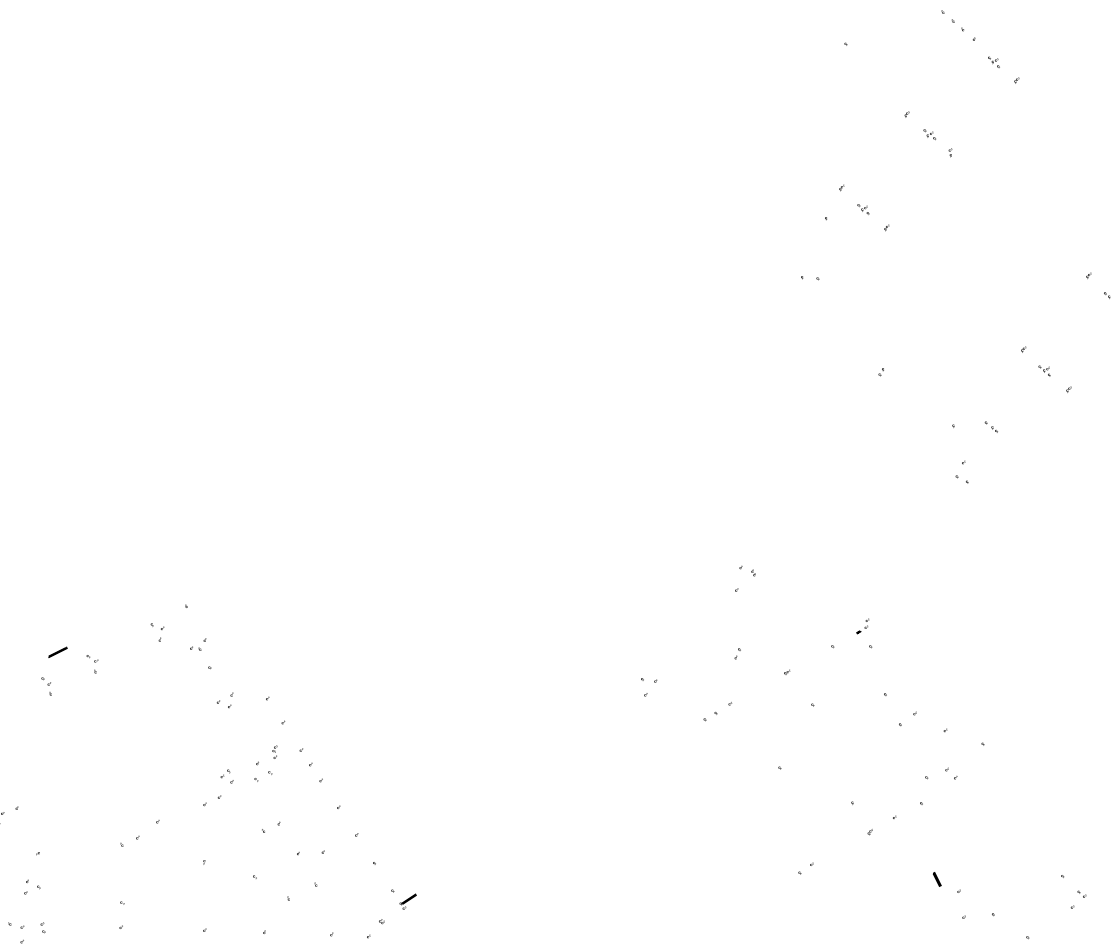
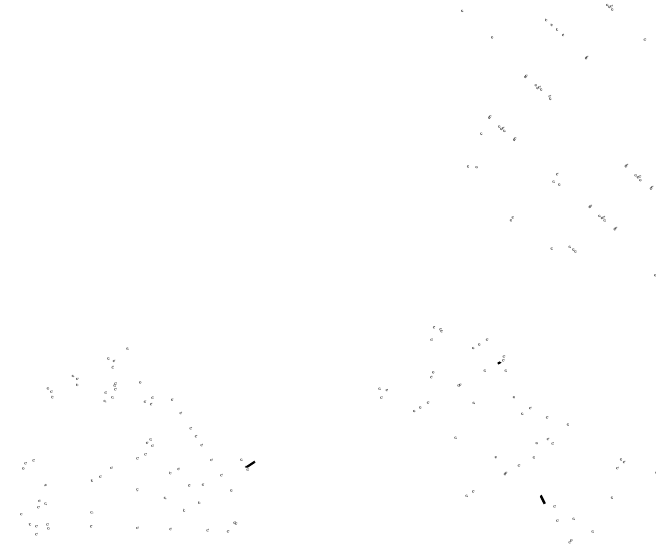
part: (992, 62) -> (573, 47), removed
part: (962, 472) -> (556, 179), moved
part: (822, 597) -> (479, 343), added
part: (197, 644) -> (133, 369), removed
line: (58, 651) -> (56, 373), removed
part: (264, 763) -> (109, 392), moved
part: (403, 899) -> (247, 464), moved
part: (1077, 899) -> (620, 463), moved

